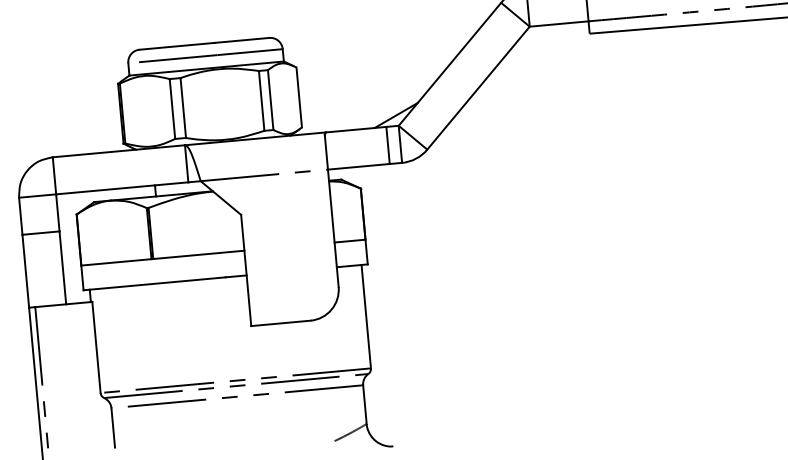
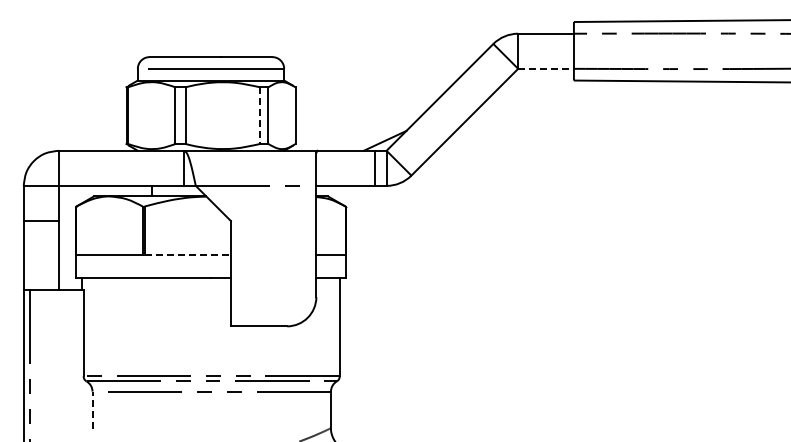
line: (559, 23) -> (546, 68), solid -> dashed
line: (261, 101) -> (259, 116), solid -> dashed
line: (199, 254) -> (188, 254), solid -> dashed
line: (113, 428) -> (92, 410), solid -> dashed

